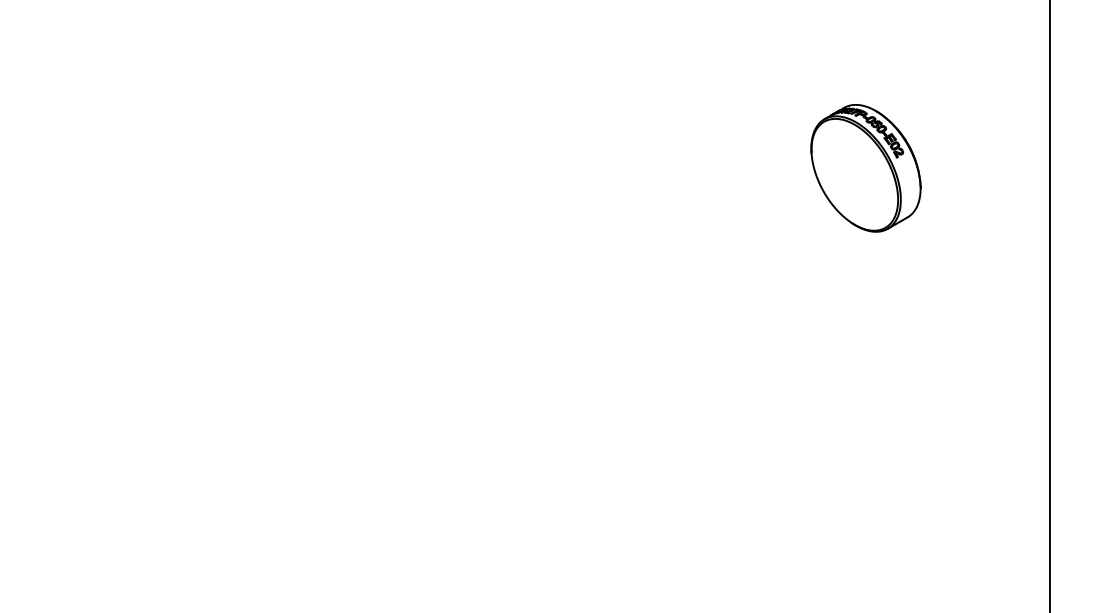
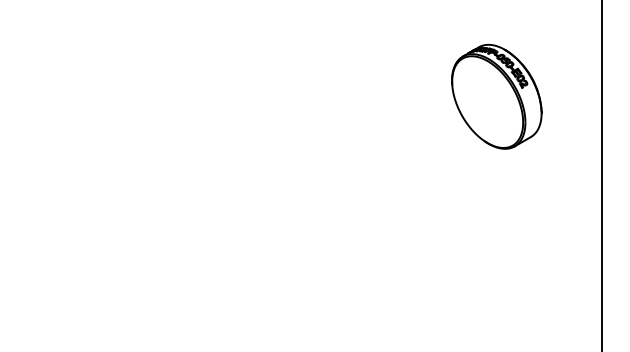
part: (865, 167) -> (496, 96), size x1.43

